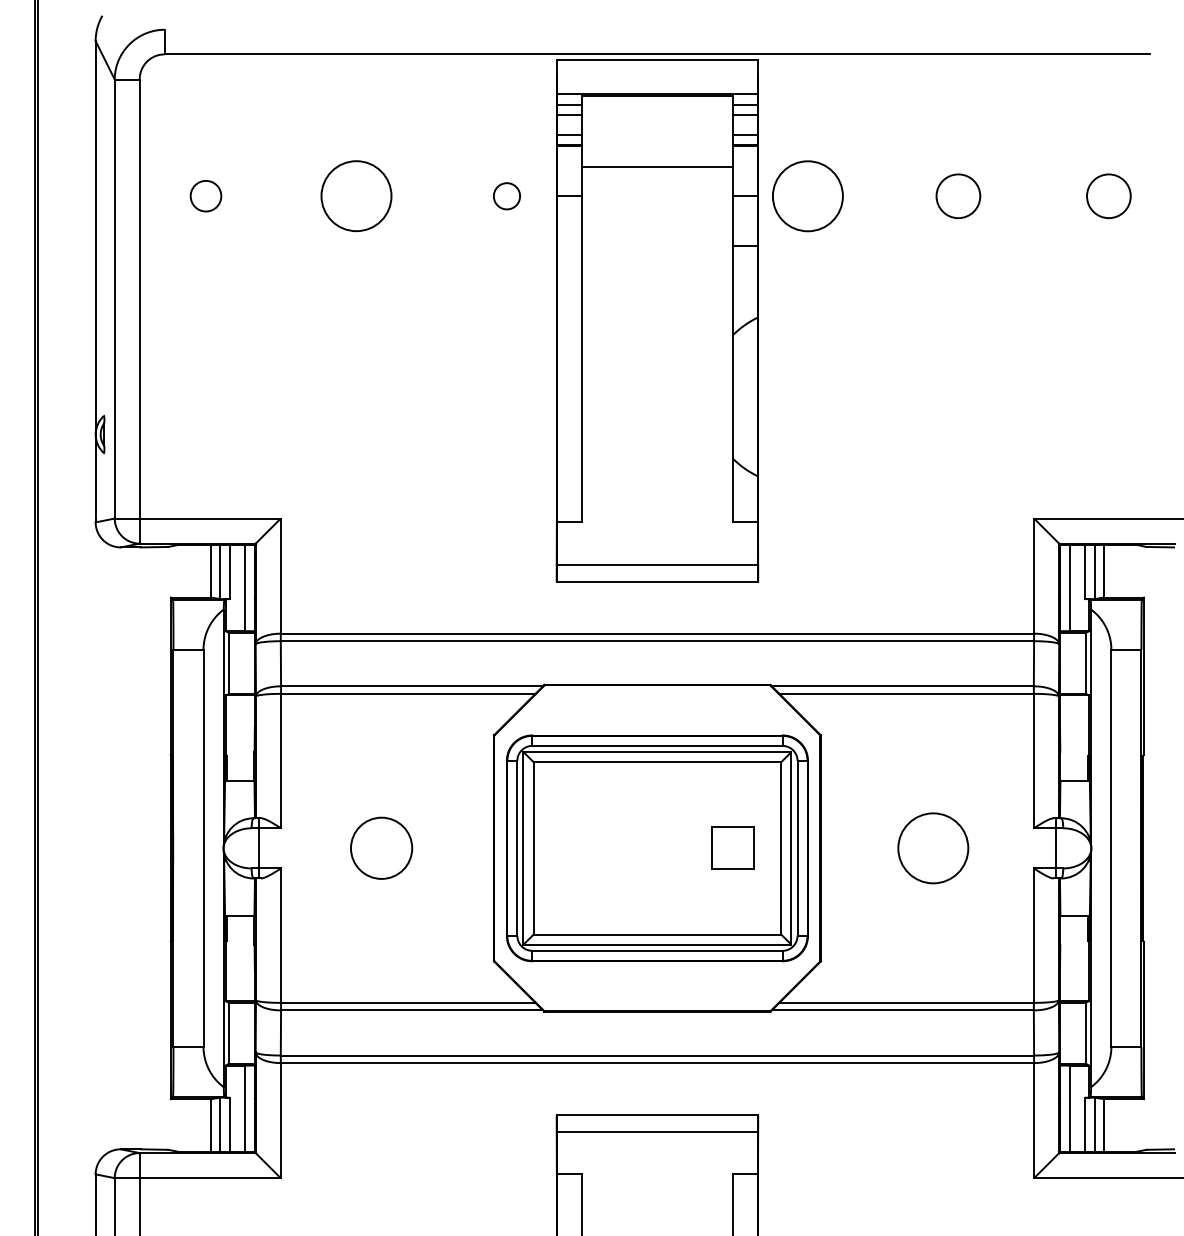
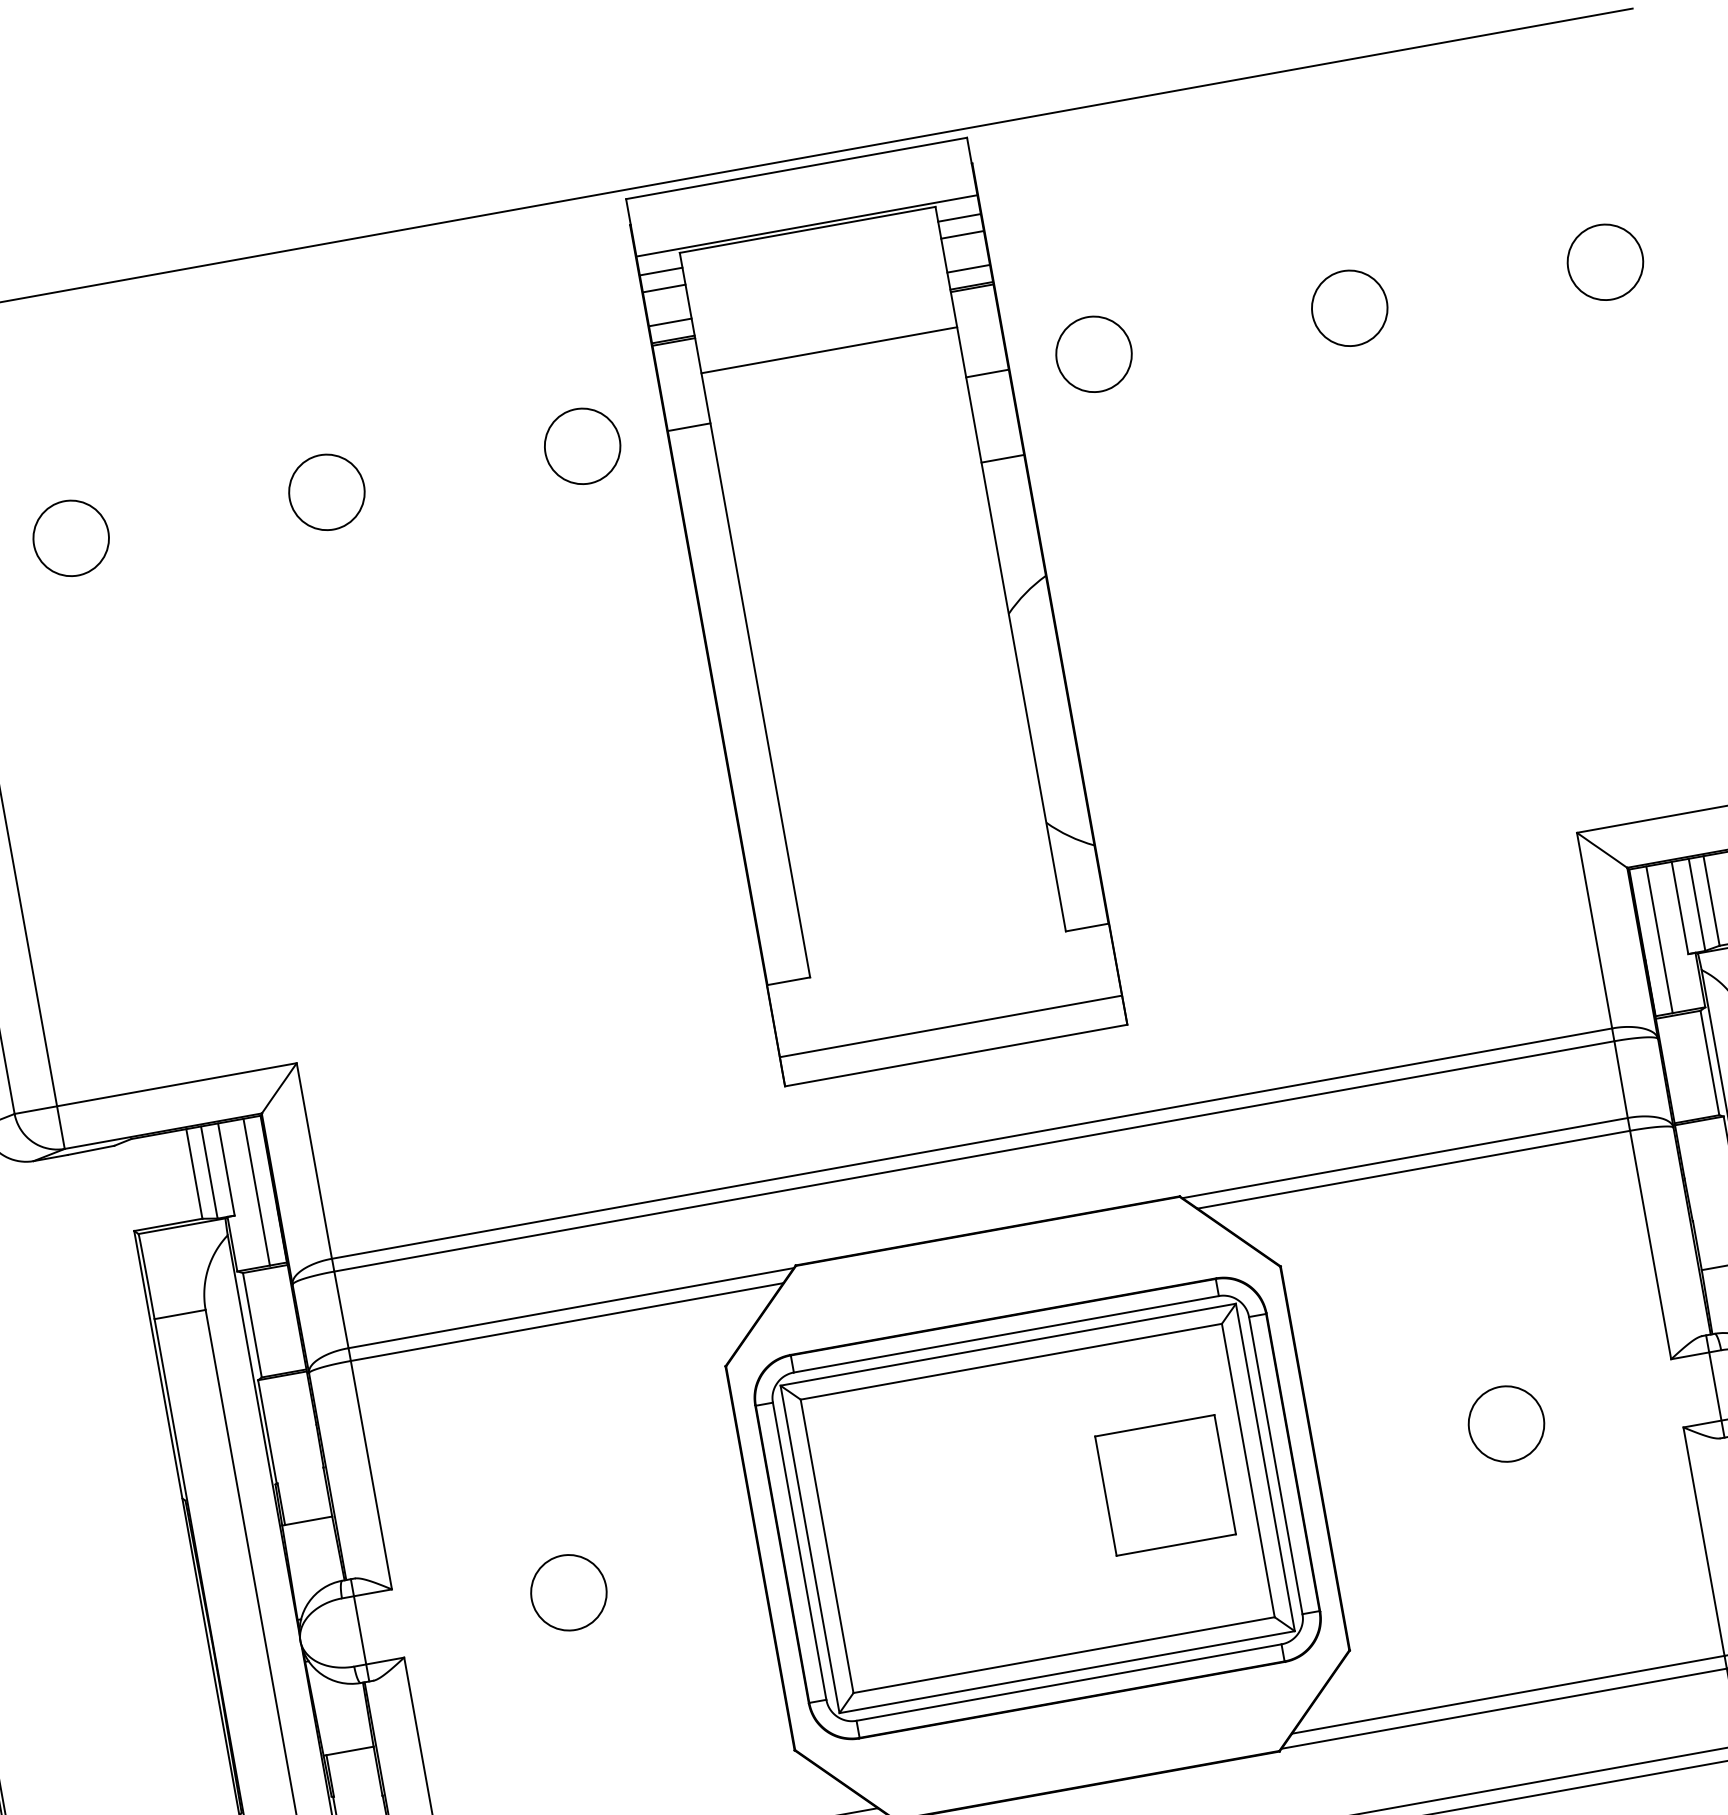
circle: (205, 195) -> (70, 537), size x1.43
circle: (356, 196) -> (326, 492), size x0.62
circle: (506, 196) -> (581, 446), size x1.67
circle: (807, 196) -> (1093, 354), size x0.62
part: (732, 847) -> (1164, 1484), size x1.67
circle: (381, 848) -> (568, 1593), size x0.71
circle: (933, 848) -> (1506, 1424), size x0.62

